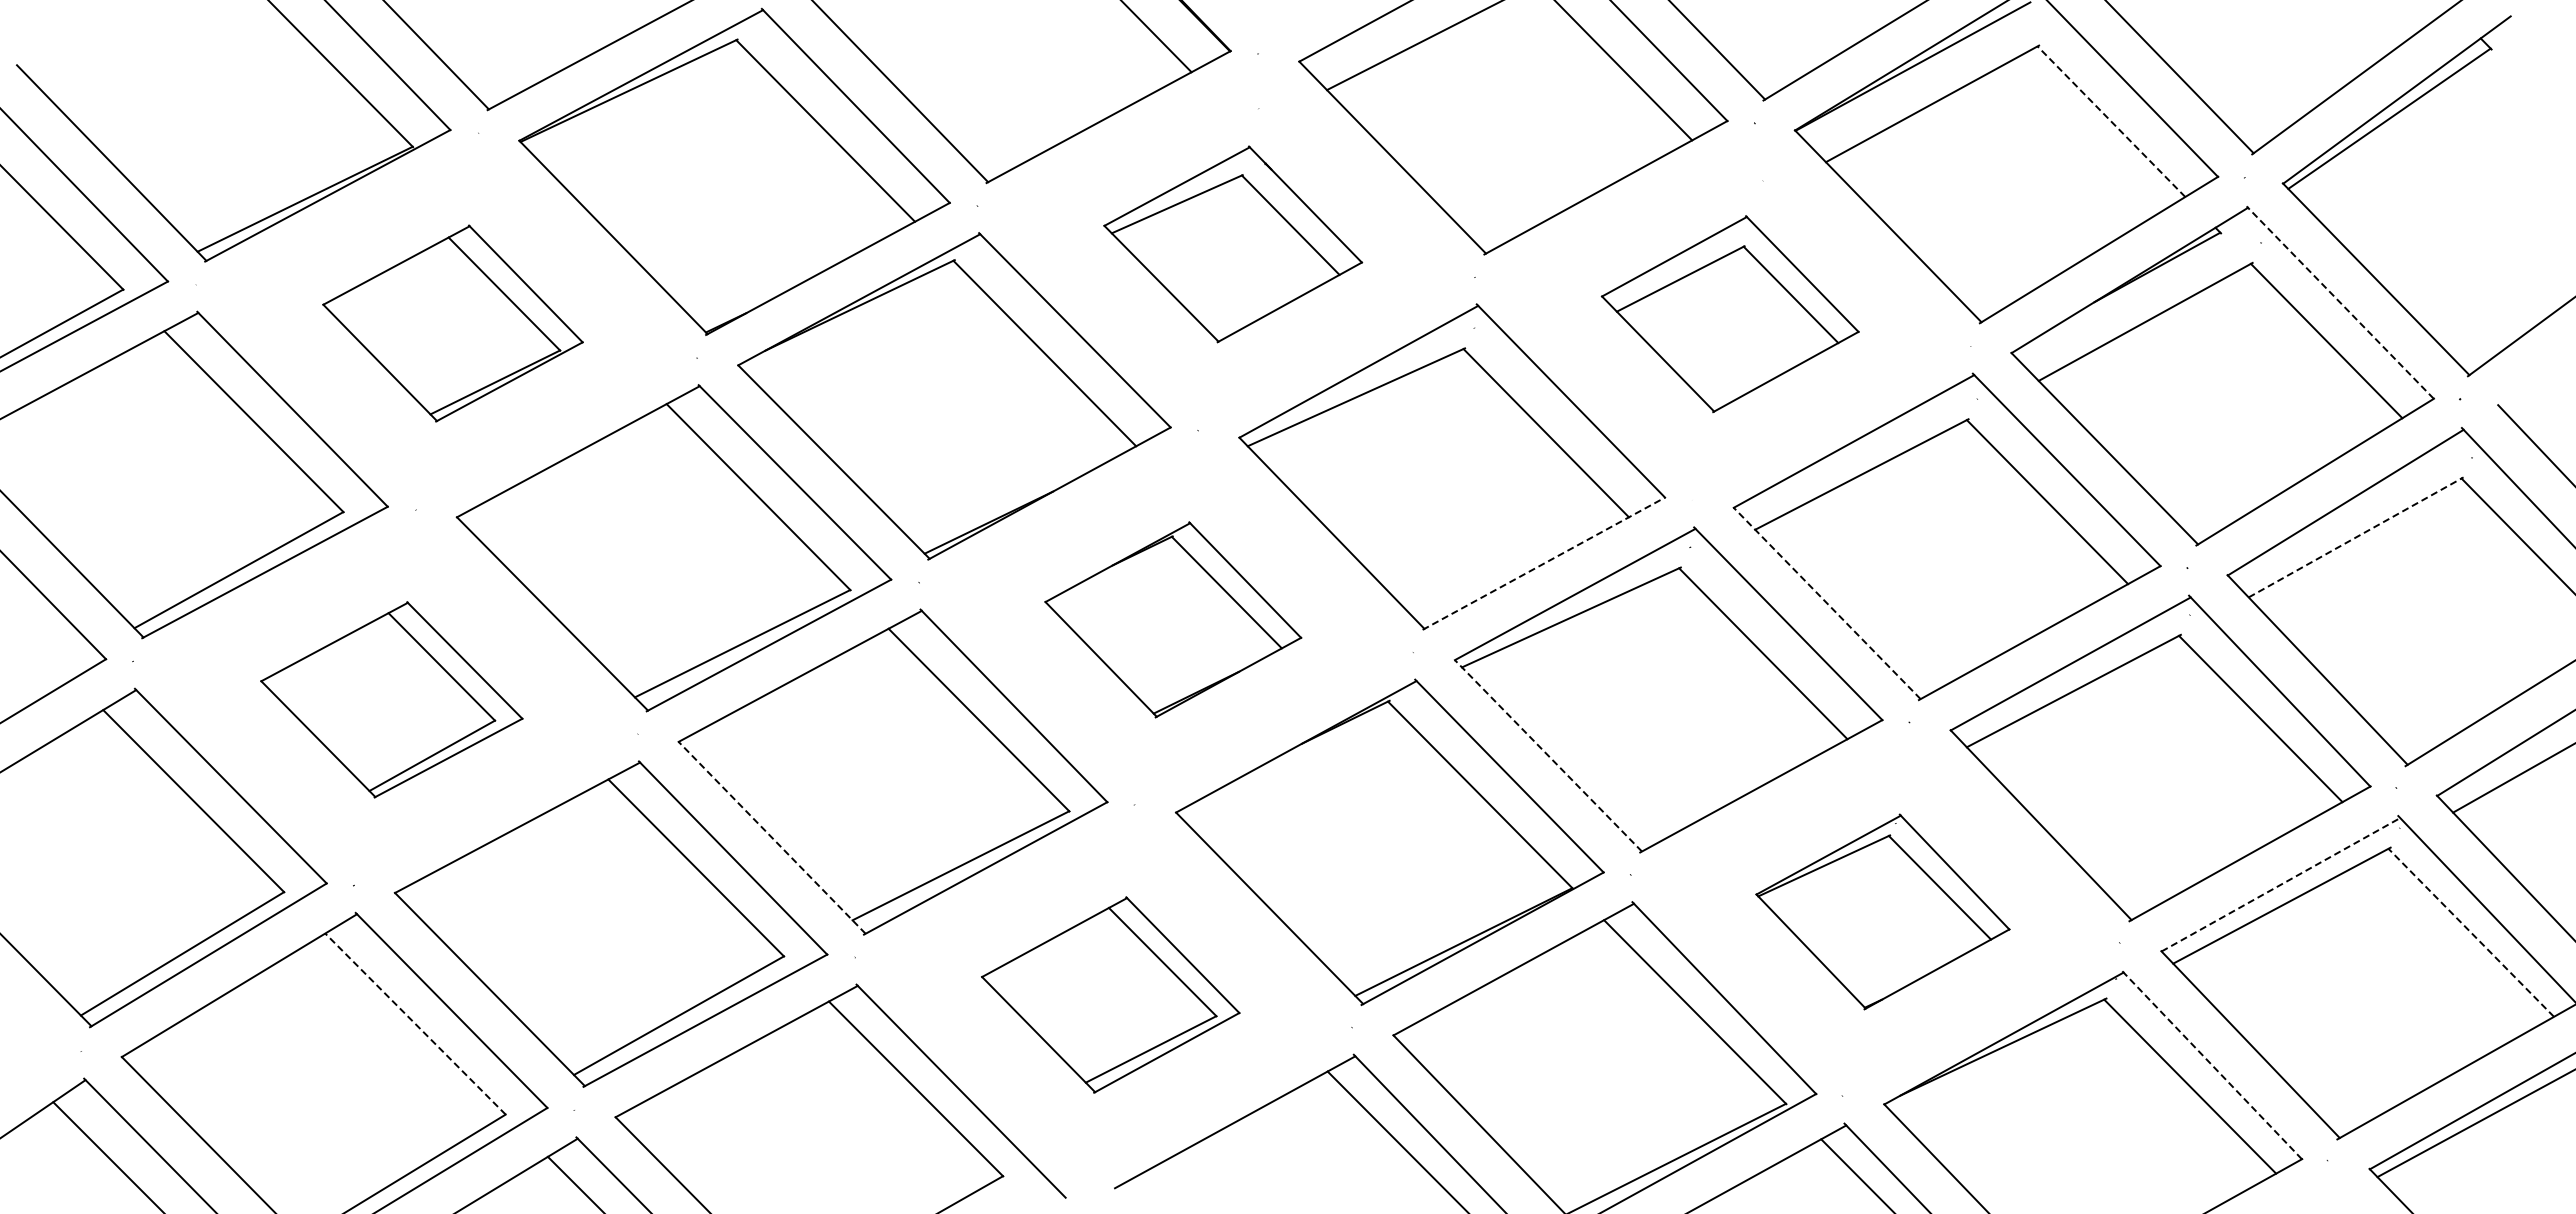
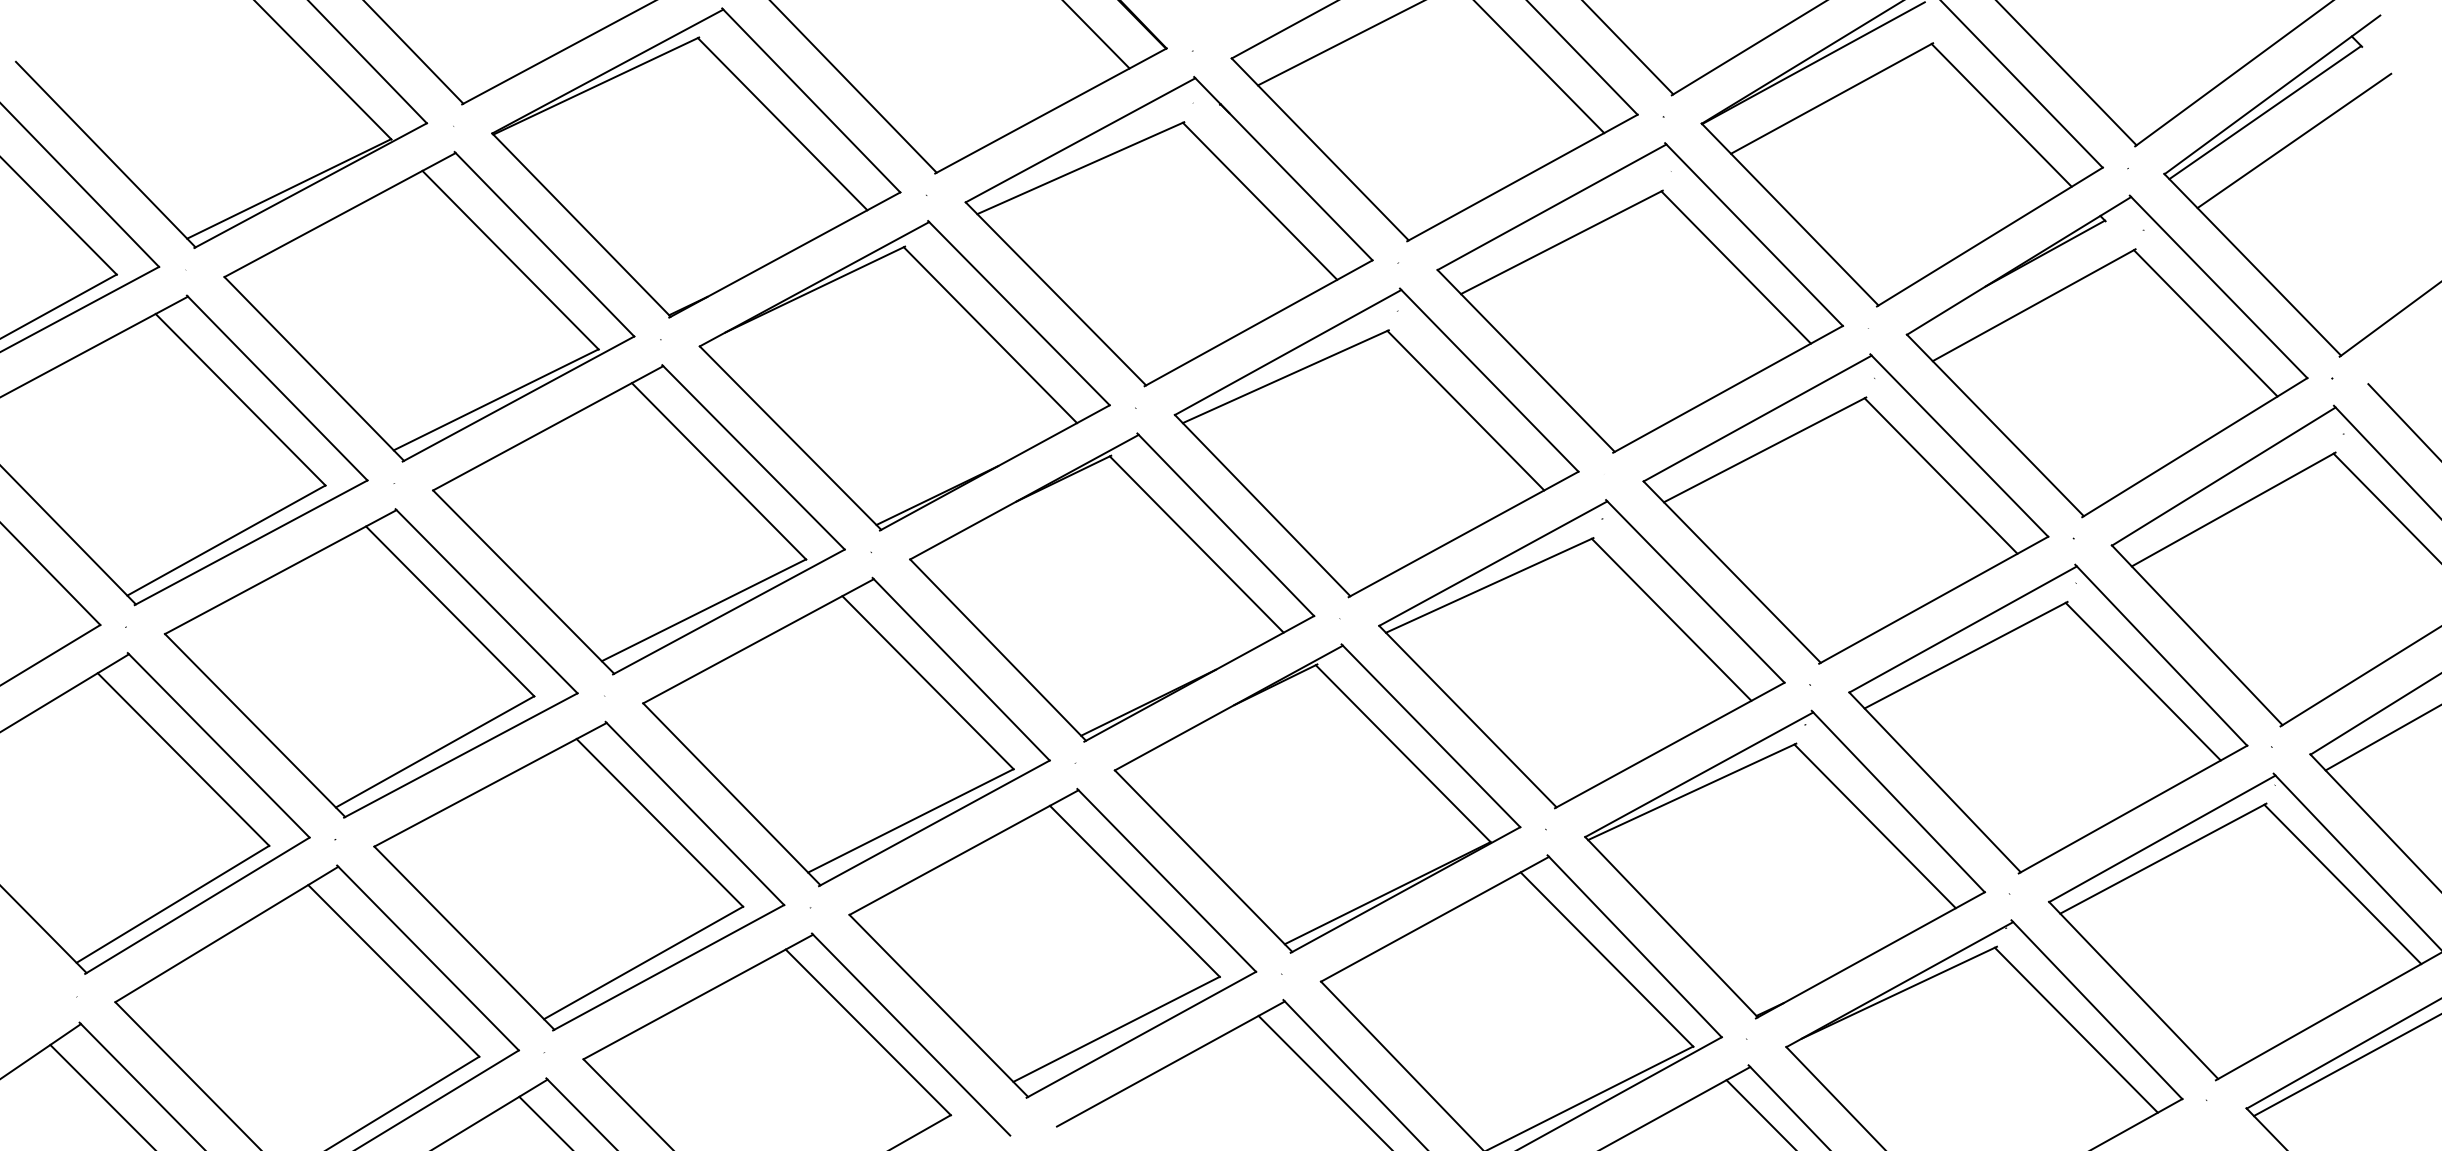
line: (2111, 121) -> (2001, 115), dashed -> solid
line: (2420, 148) -> (2294, 140), added
part: (1232, 244) -> (1168, 231), size x1.67
line: (2339, 302) -> (2217, 286), dashed -> solid
part: (1730, 313) -> (1640, 297), size x1.67
part: (452, 323) -> (428, 306), size x1.67
line: (2356, 537) -> (2234, 509), dashed -> solid
line: (1544, 563) -> (1464, 534), dashed -> solid
line: (1827, 603) -> (1732, 572), dashed -> solid
part: (1173, 619) -> (1112, 587), size x1.67
part: (391, 699) -> (371, 663), size x1.67
line: (1548, 755) -> (1467, 716), dashed -> solid
line: (771, 837) -> (731, 794), dashed -> solid
line: (2280, 884) -> (2161, 838), dashed -> solid
part: (1882, 911) -> (1784, 864), size x1.67
line: (2471, 932) -> (2343, 884), dashed -> solid
part: (1110, 994) -> (1052, 942), size x1.67
line: (415, 1024) -> (393, 971), dashed -> solid
line: (2211, 1064) -> (2096, 1009), dashed -> solid

